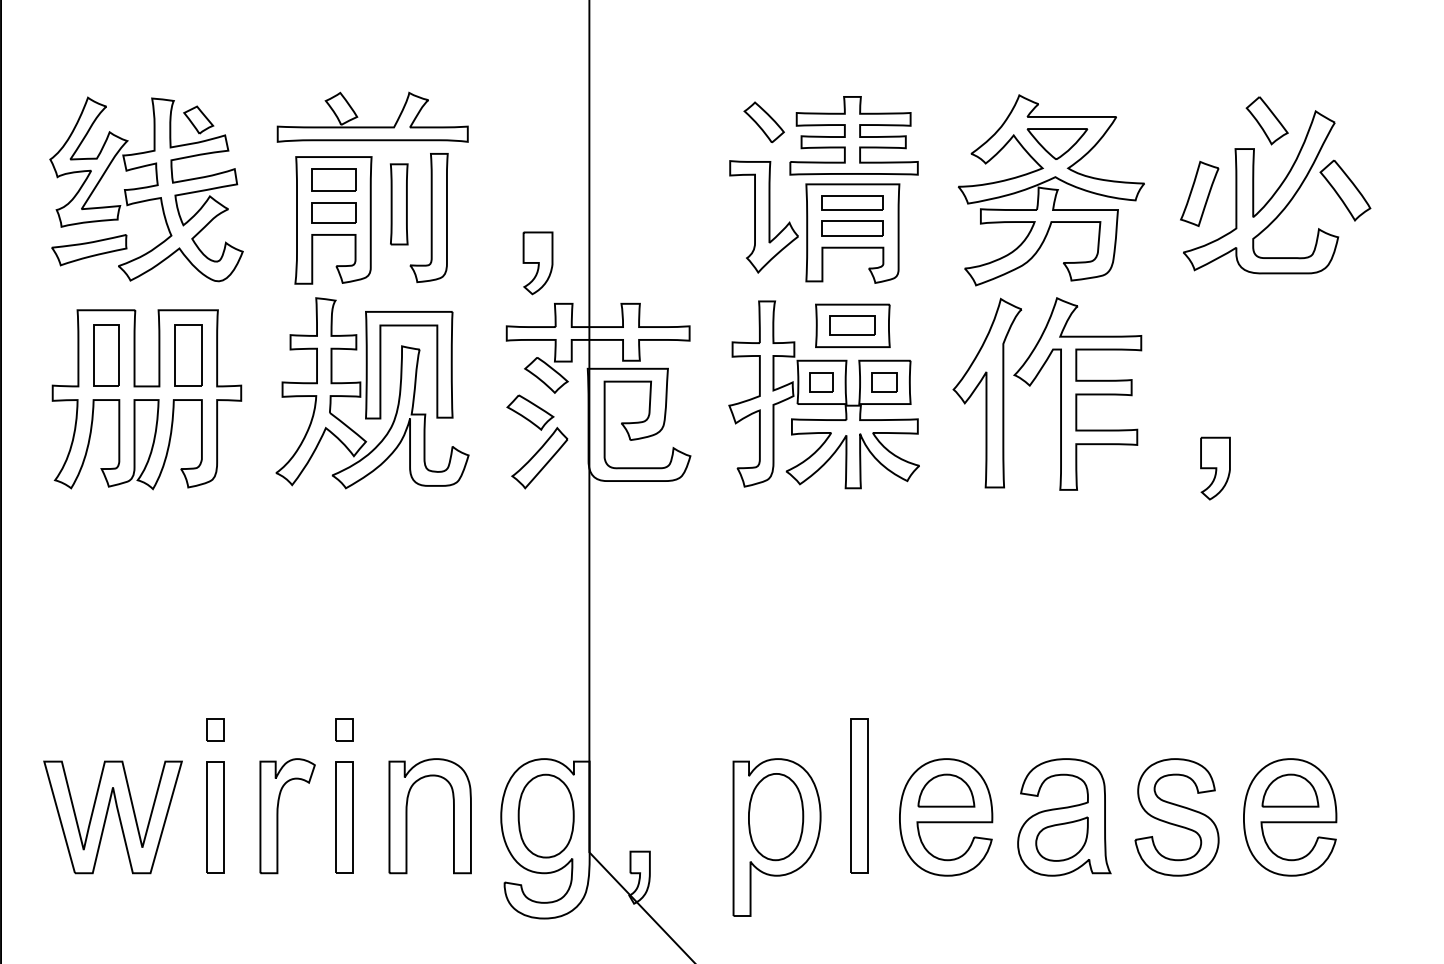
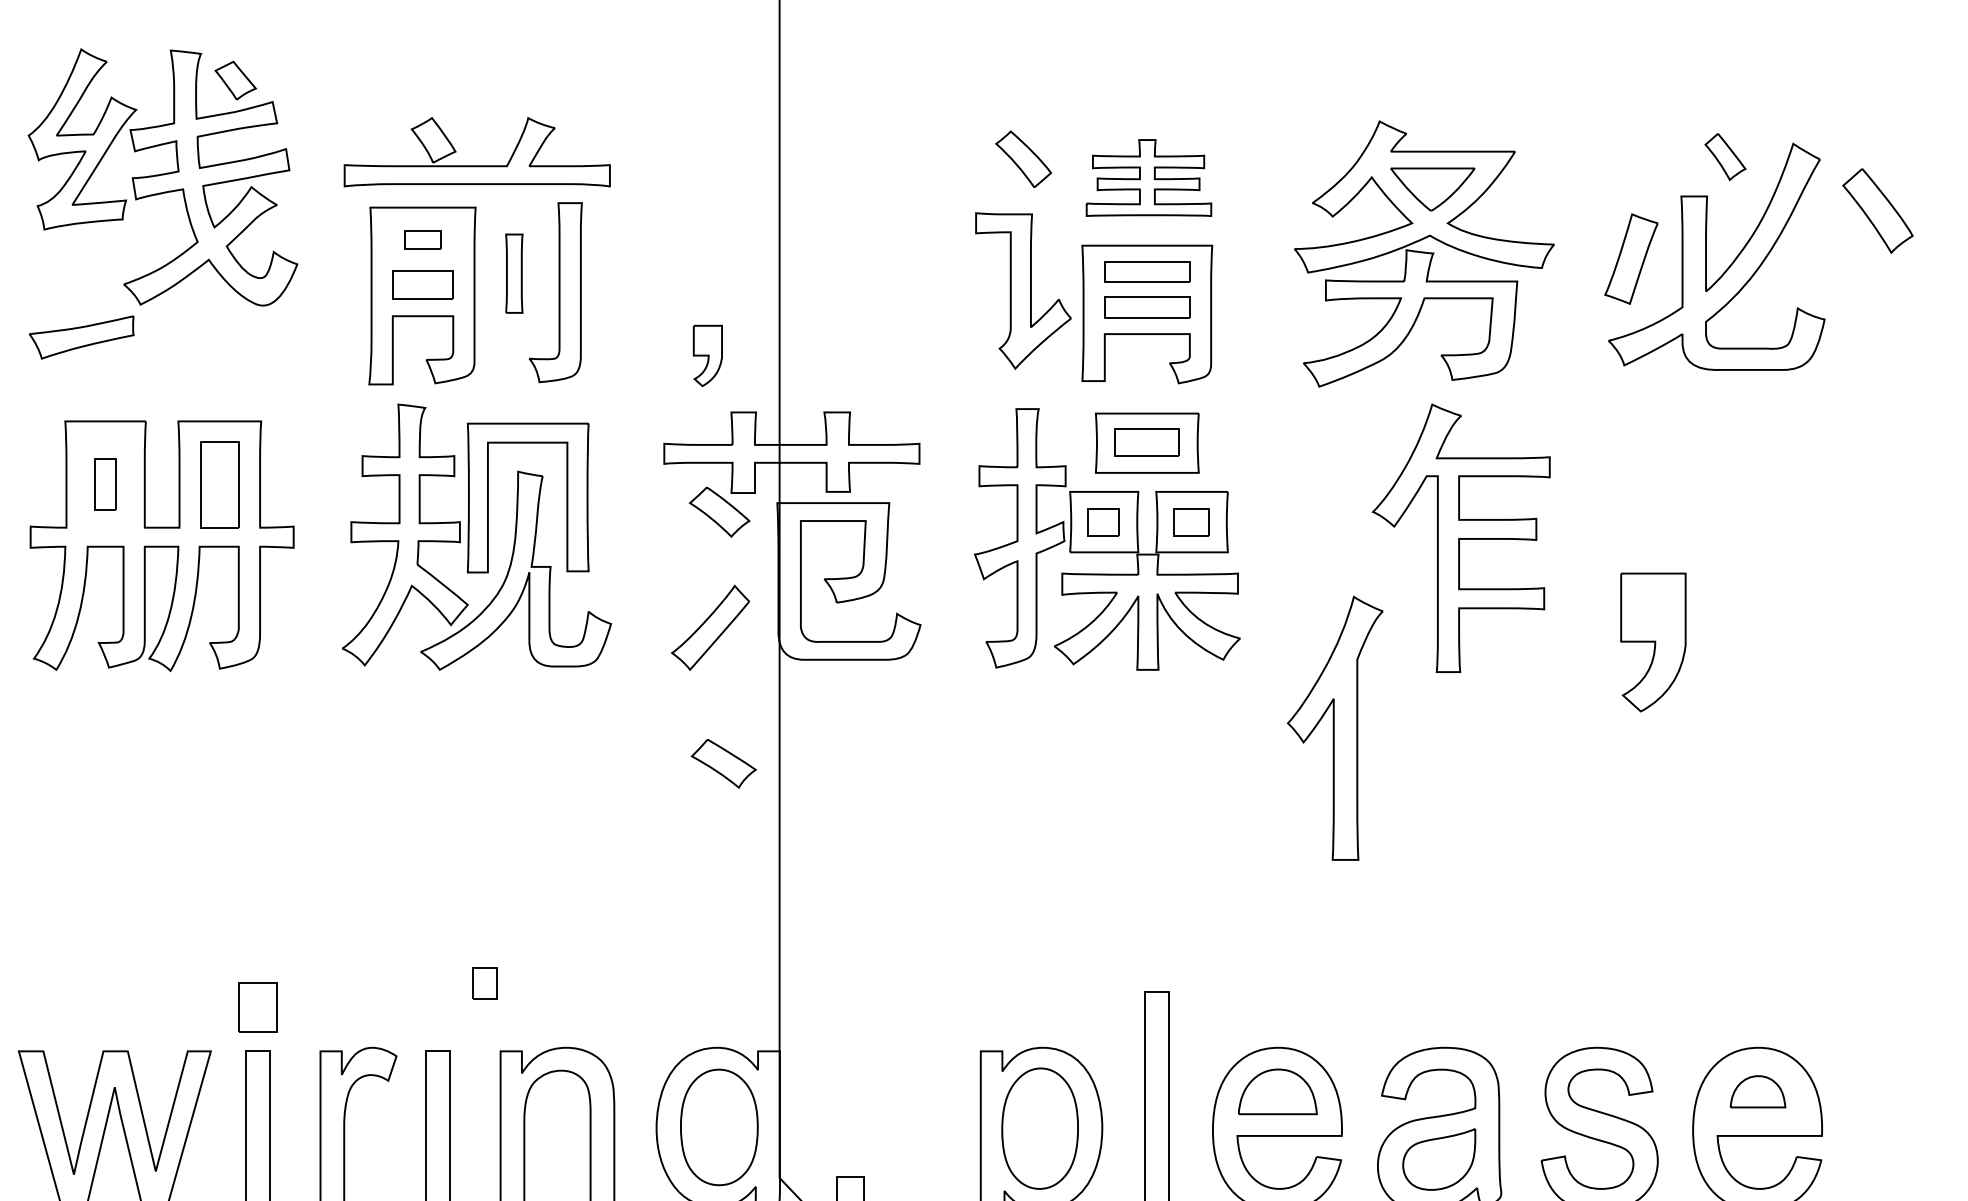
part: (1266, 120) -> (1724, 156), size x0.7
part: (853, 135) -> (1148, 177), size x0.7
part: (333, 179) -> (422, 238), size x0.6
part: (146, 189) -> (162, 177), moved
part: (1345, 190) -> (1878, 211), moved
part: (399, 204) -> (514, 273), size x0.7
part: (537, 263) -> (707, 356), size x0.7
part: (106, 355) -> (105, 484), size x0.6
part: (987, 392) -> (1335, 727), moved
part: (530, 412) -> (723, 763), moved
part: (1215, 468) -> (1653, 642), size x1.6
part: (215, 729) -> (257, 1006), size x1.6
part: (344, 729) -> (485, 982), moved
part: (1290, 790) -> (1758, 1091), size x0.7

